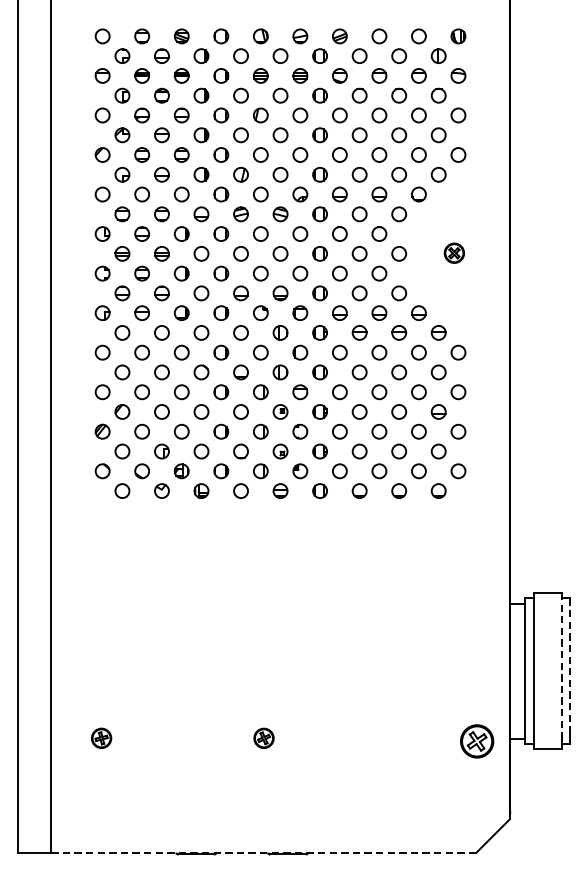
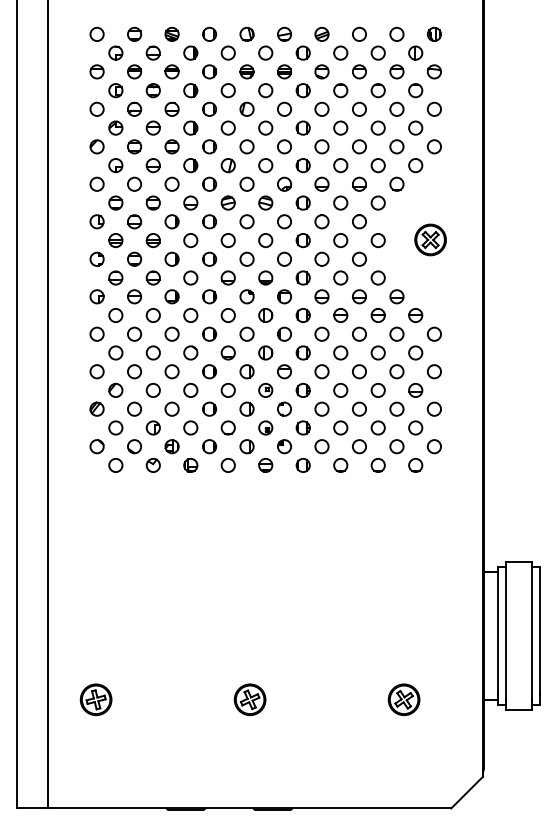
part: (454, 252) -> (430, 239), size x1.67
line: (561, 665) -> (532, 630), dashed -> solid
line: (570, 666) -> (540, 631), dashed -> solid
part: (100, 737) -> (95, 699), size x1.67
part: (263, 737) -> (249, 699), size x1.67
part: (476, 741) -> (403, 699), moved
line: (263, 852) -> (249, 808), dashed -> solid

